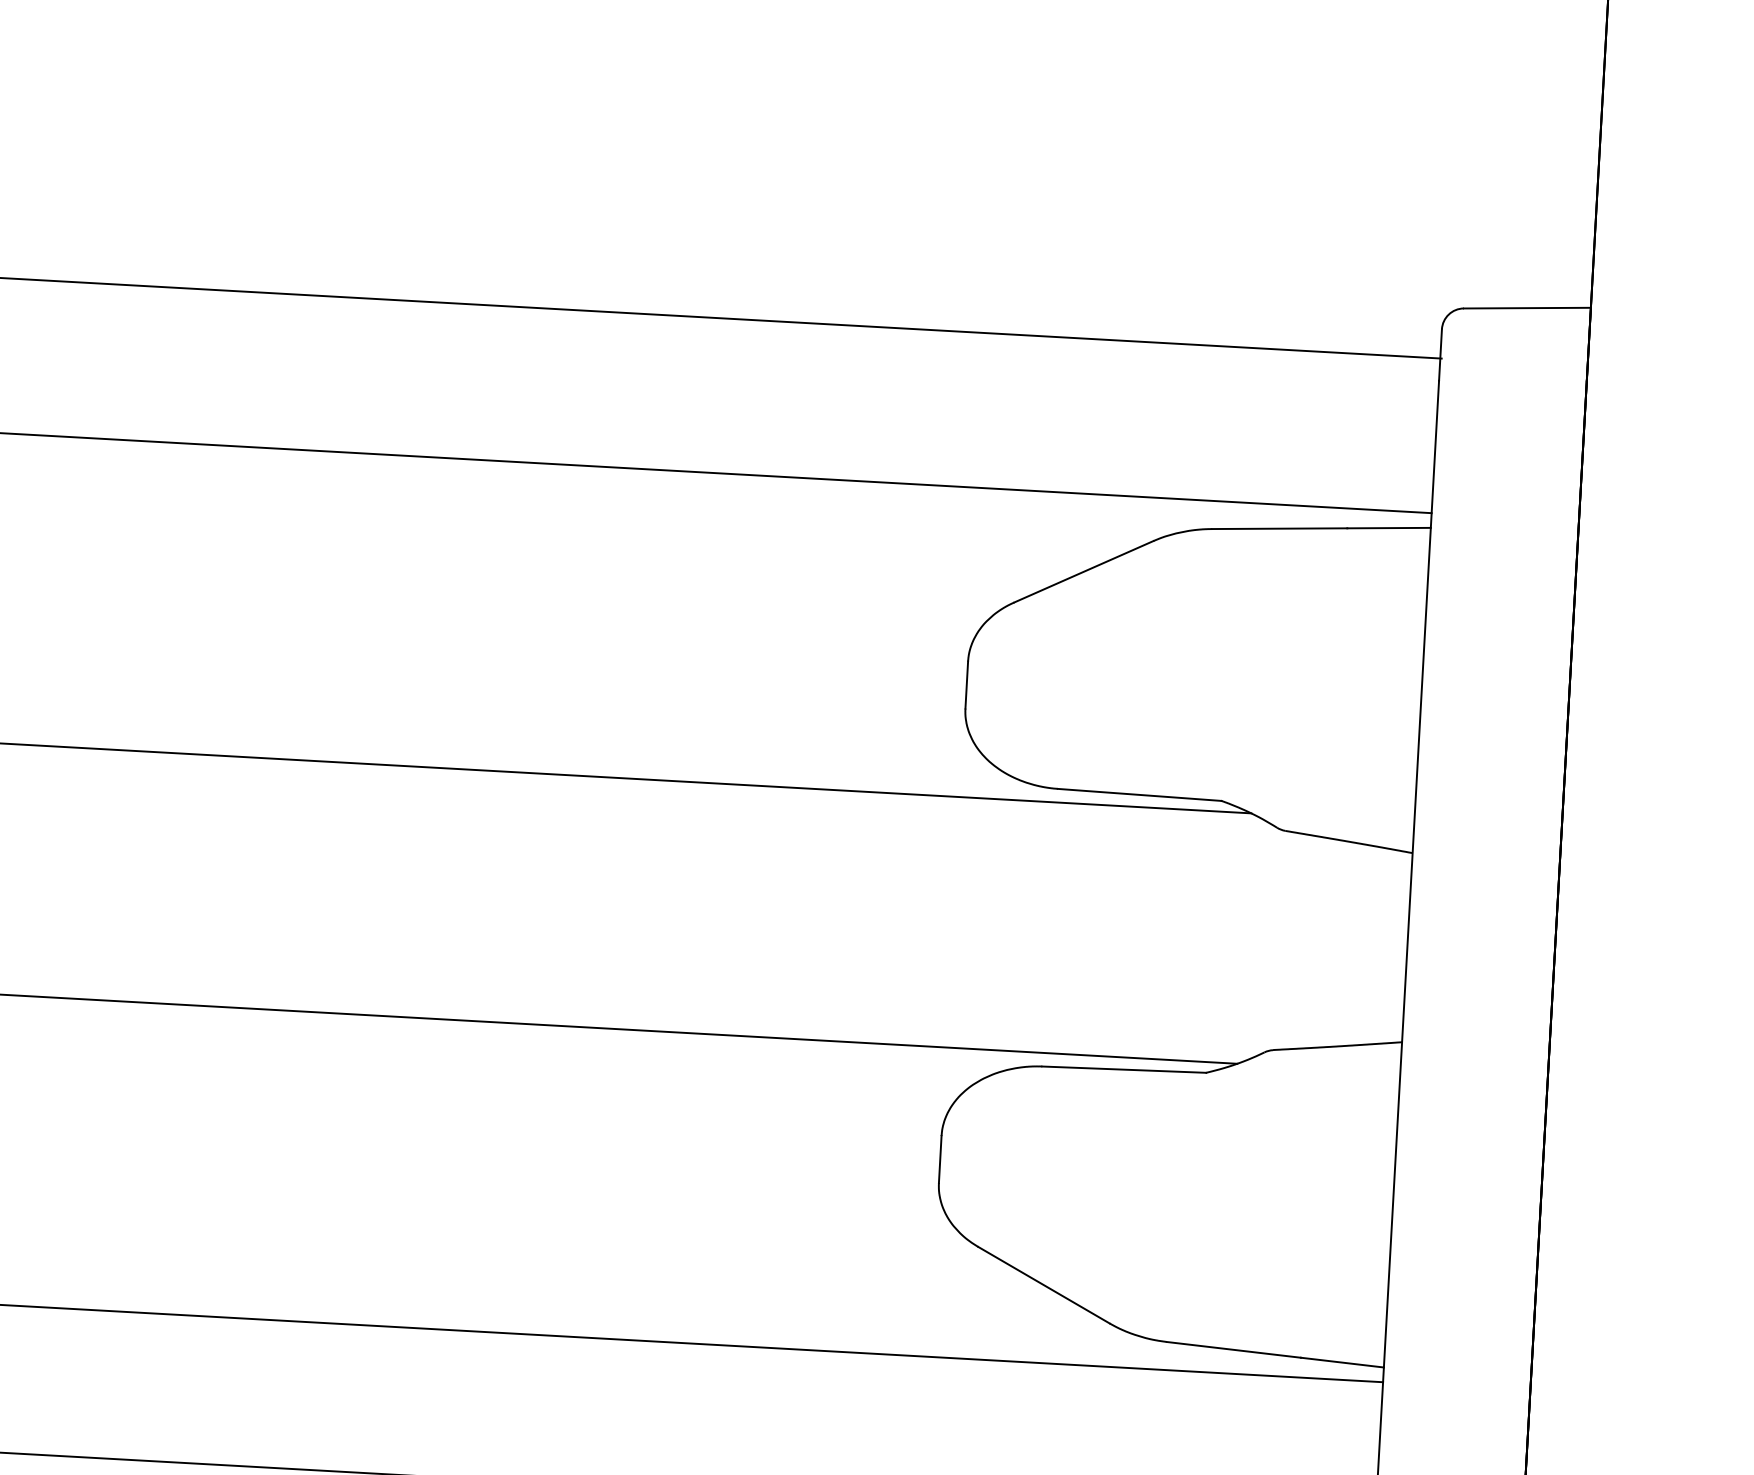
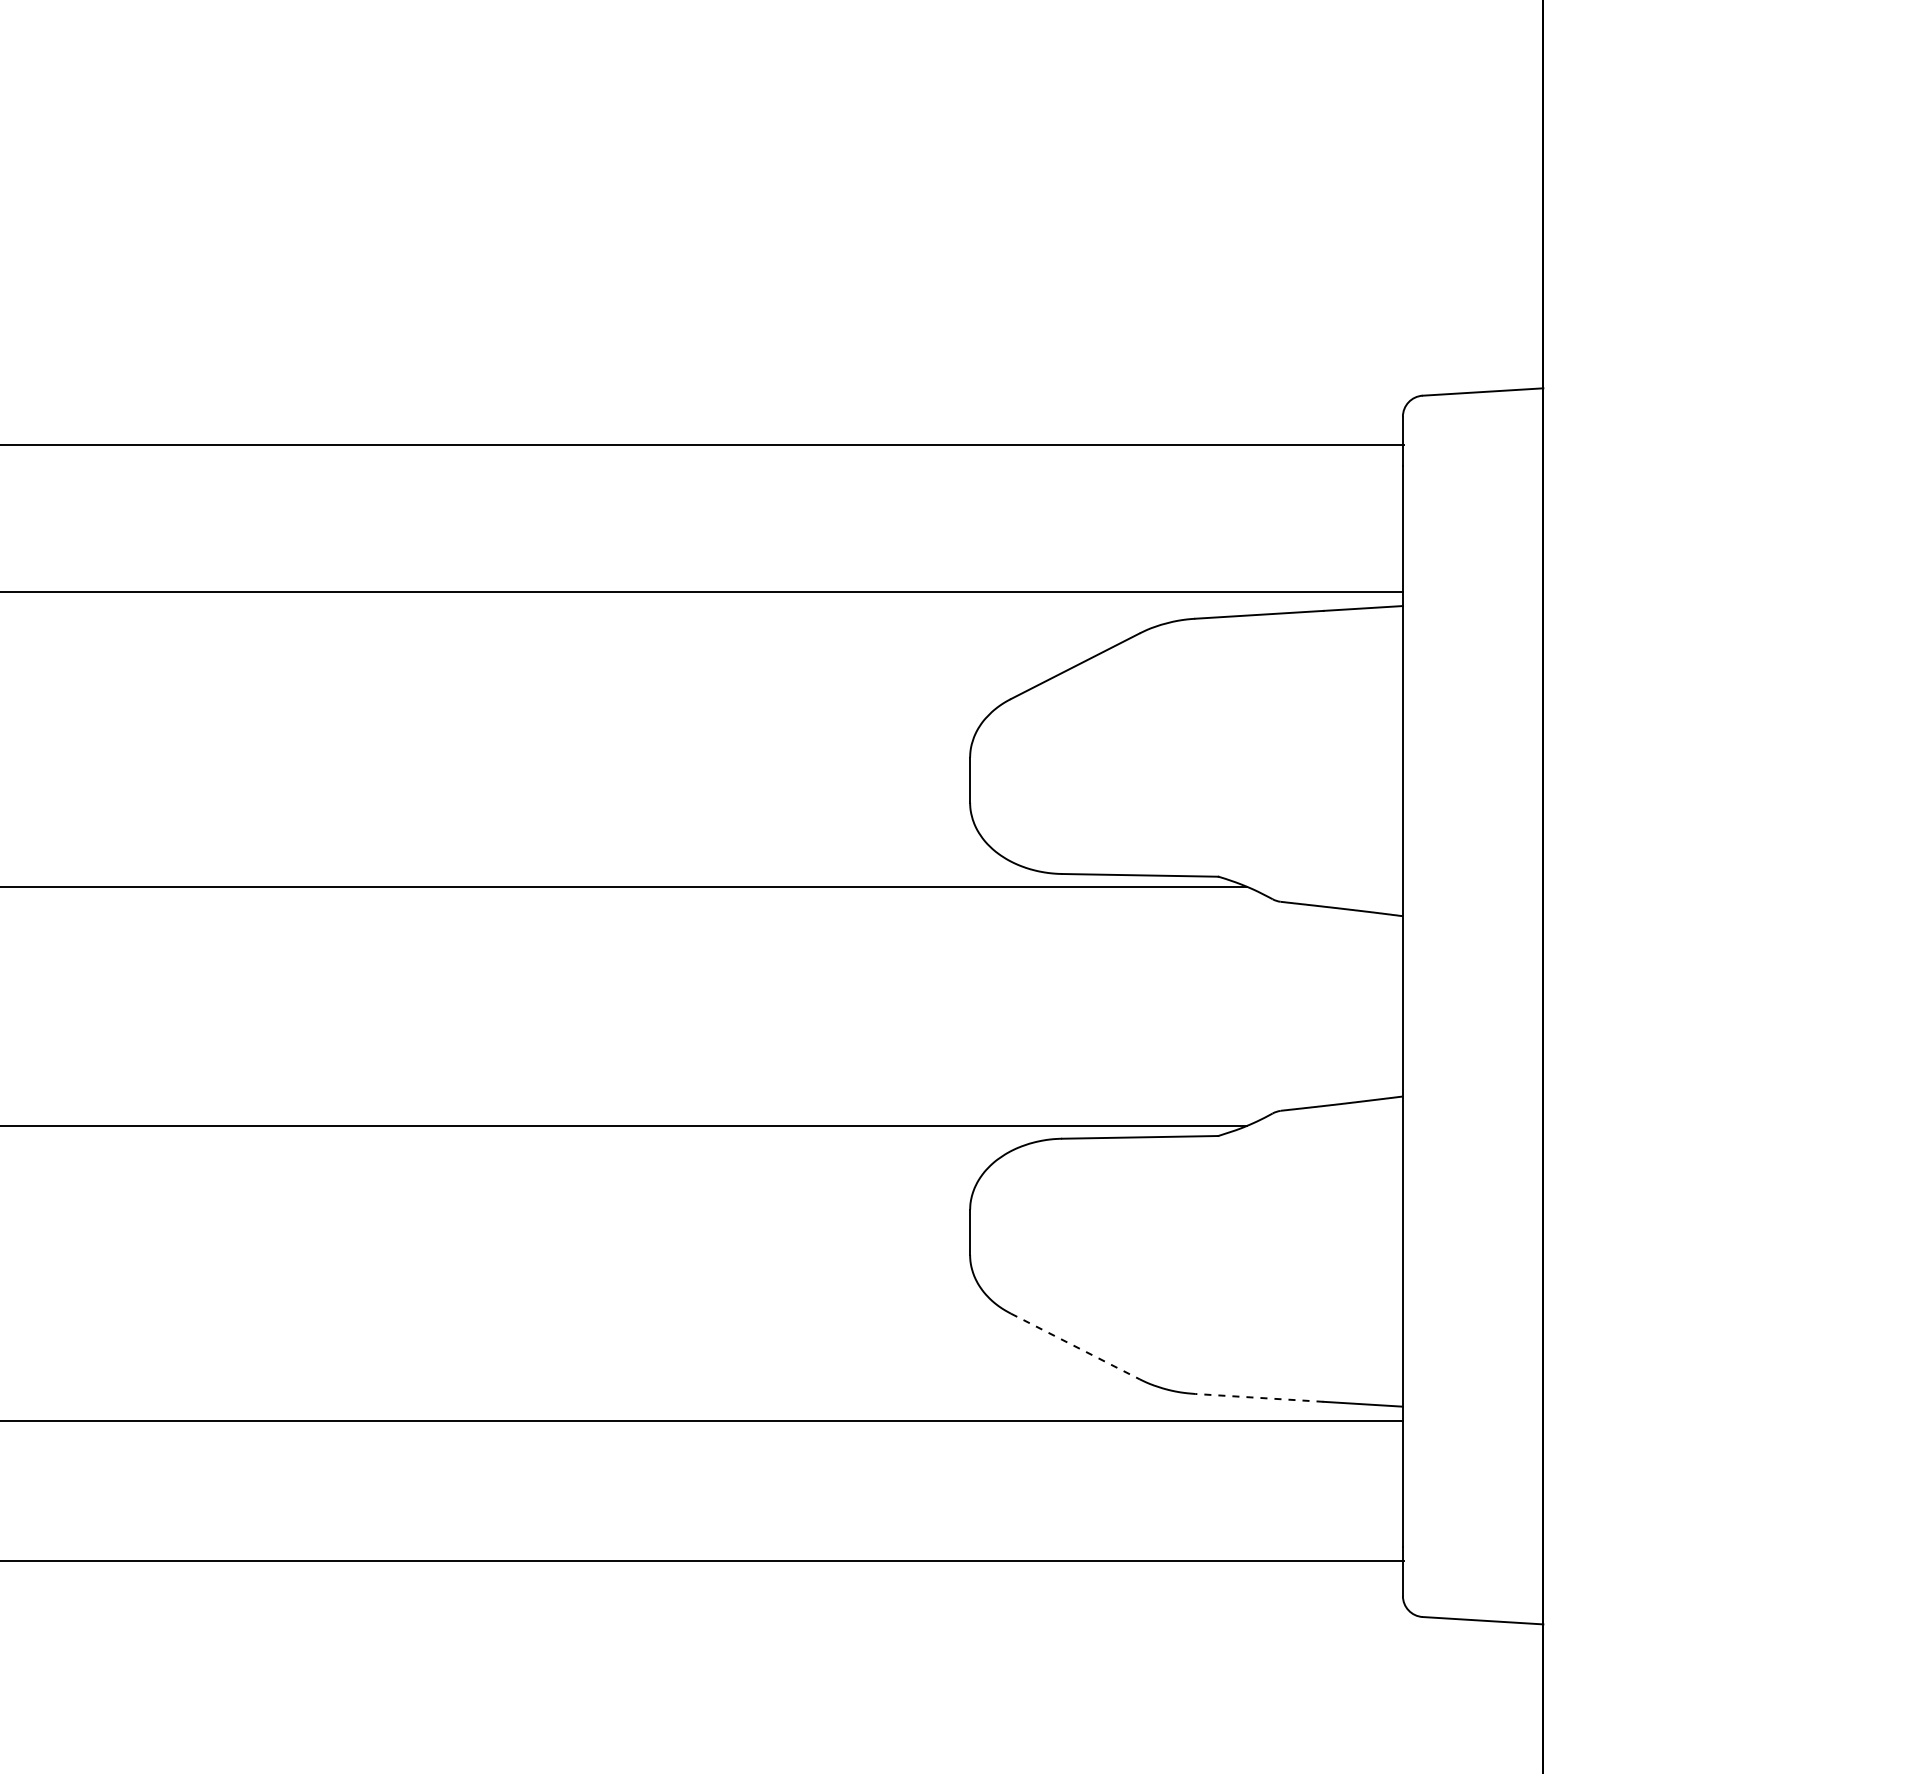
line: (1044, 1285) -> (1075, 1346), solid -> dashed
line: (1232, 1349) -> (1258, 1397), solid -> dashed

